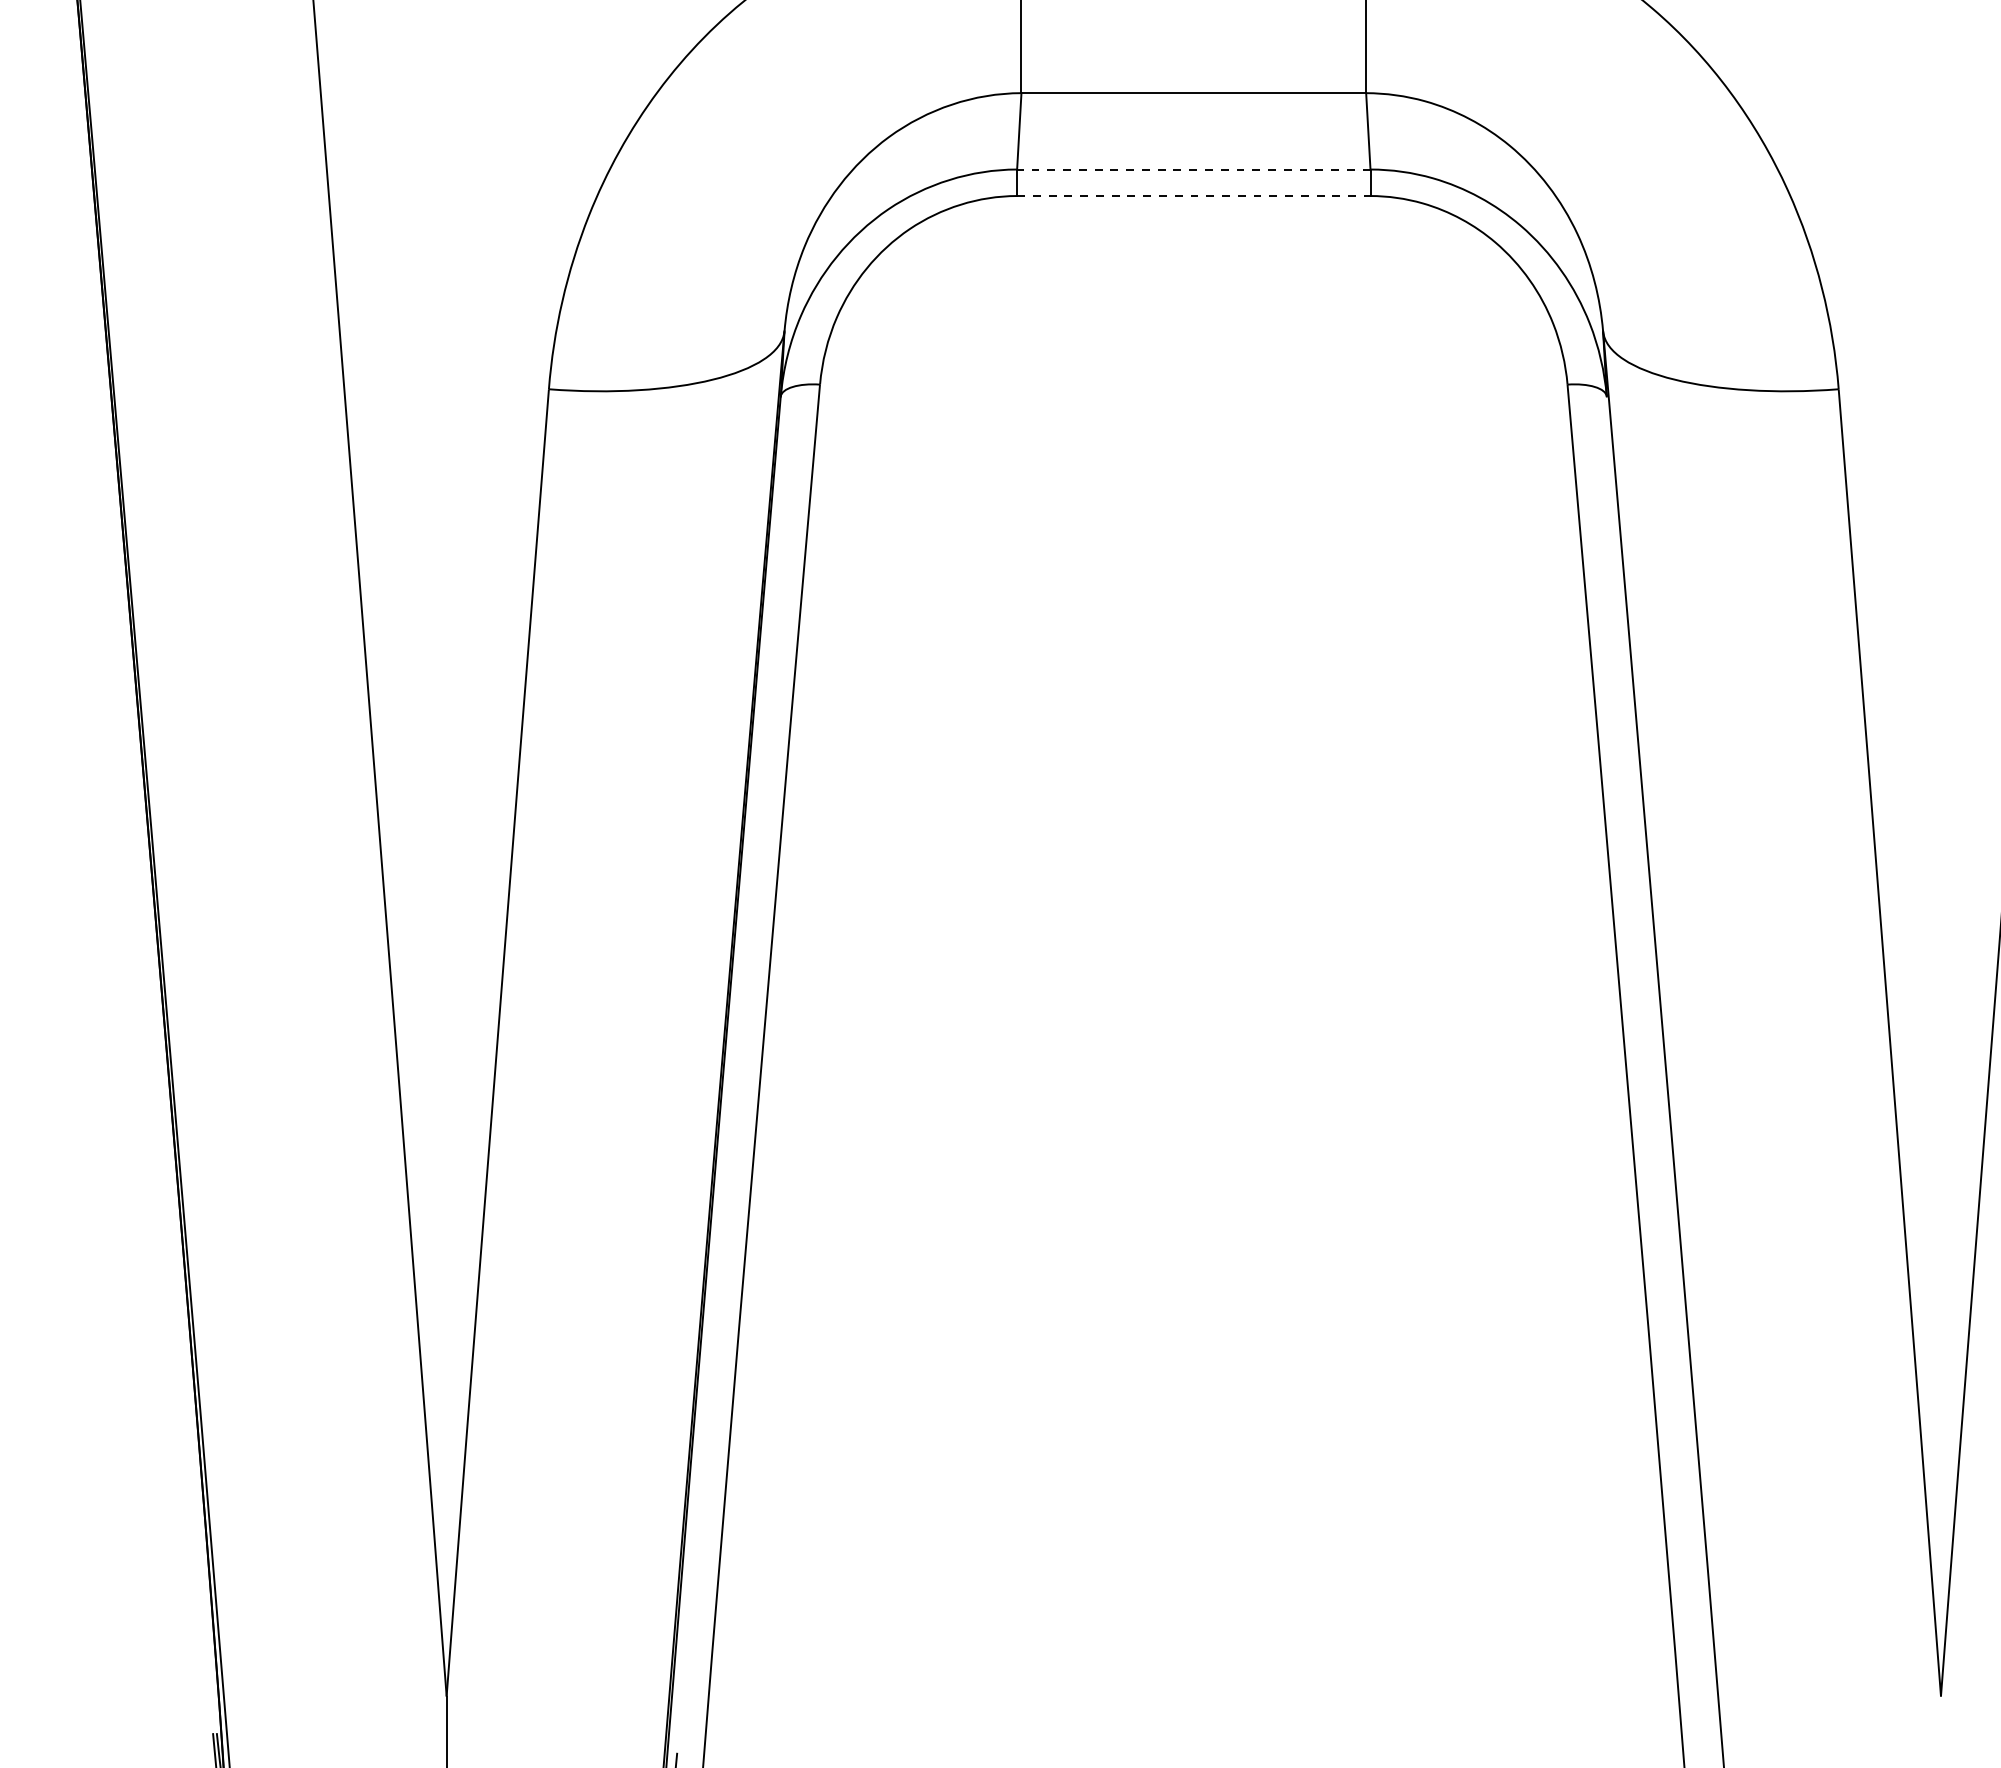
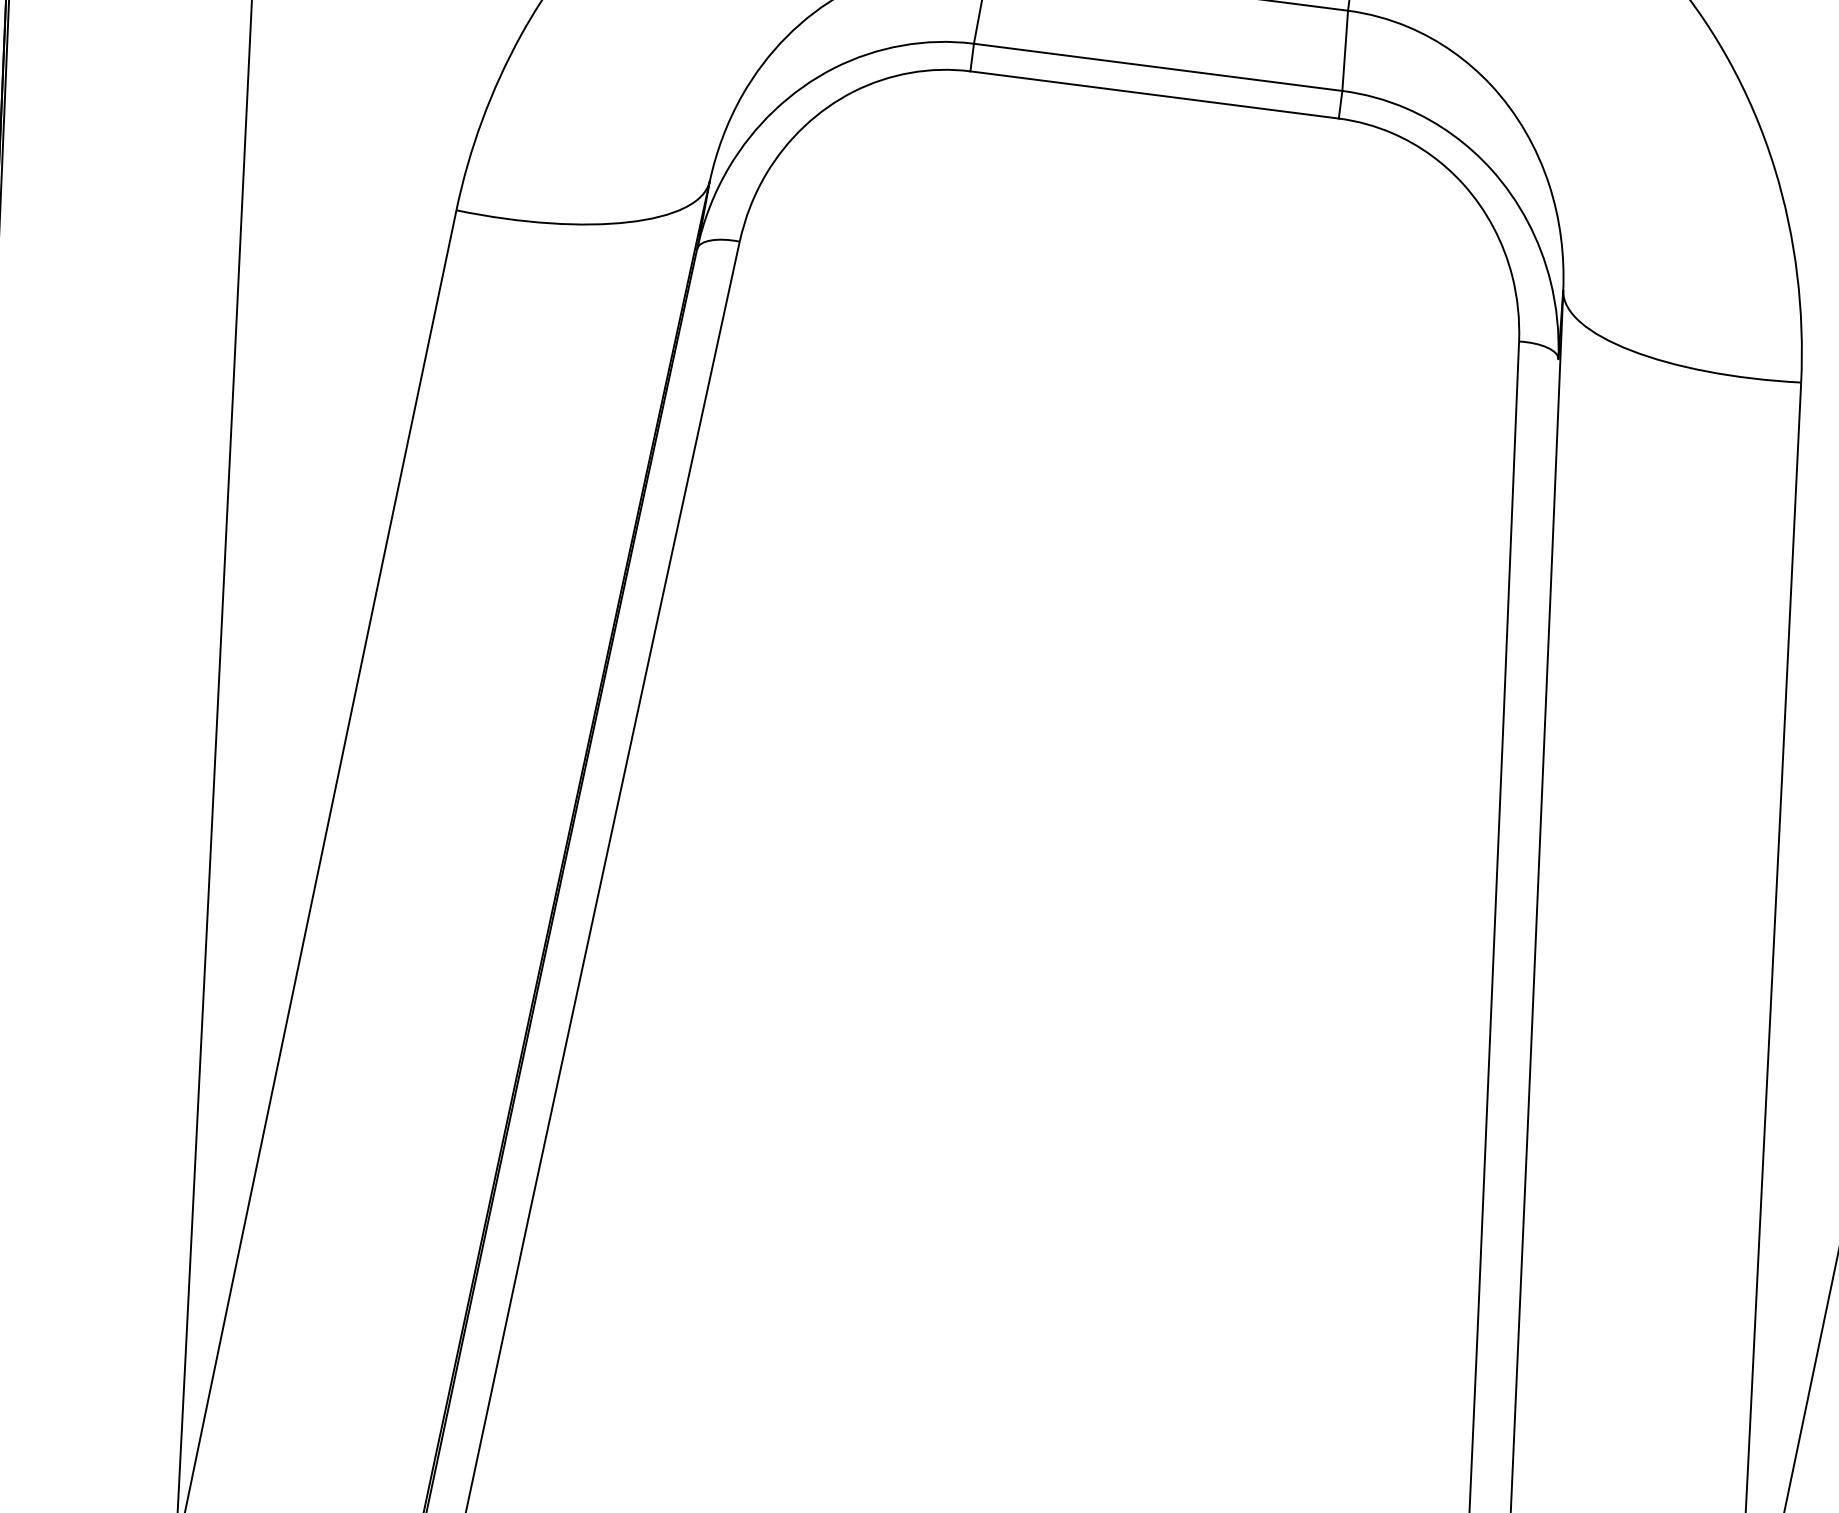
line: (1193, 169) -> (1157, 67), dashed -> solid
line: (1193, 196) -> (1154, 95), dashed -> solid

